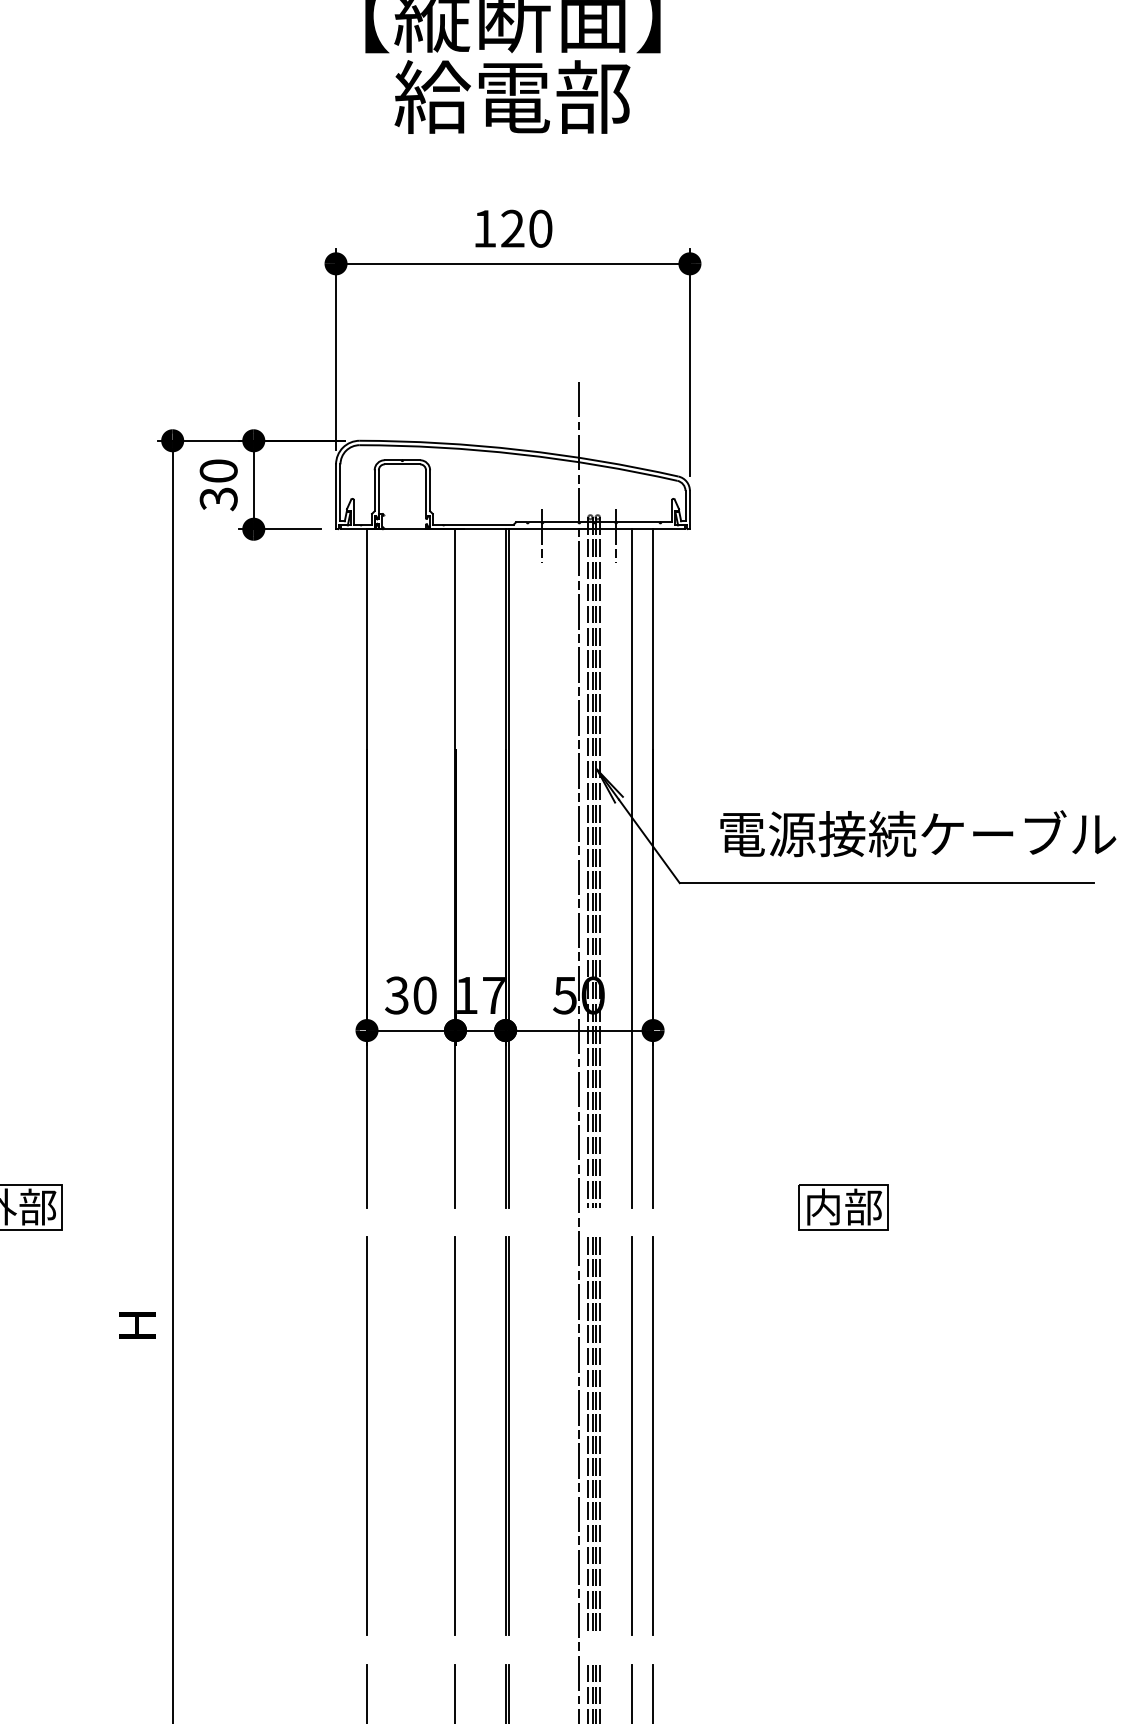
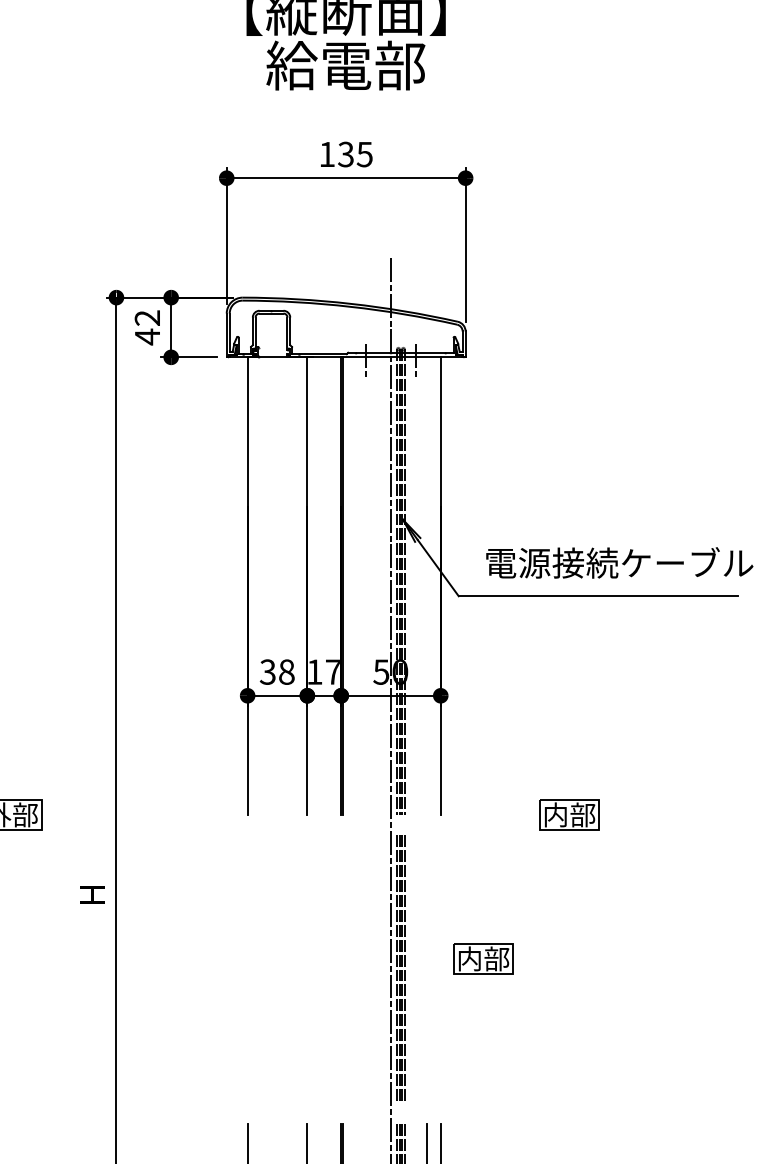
text: (526, 228) -> (355, 154), 120 -> 135
text: (218, 485) -> (147, 327), 30 -> 42
line: (631, 868) -> (426, 586), removed
text: (424, 994) -> (286, 671), 30 -> 38
part: (716, 1419) -> (483, 958), added
line: (366, 1436) -> (247, 969), removed
line: (454, 1436) -> (306, 969), removed
line: (506, 1436) -> (341, 969), removed
line: (631, 1436) -> (426, 969), removed
line: (652, 1436) -> (440, 969), removed

